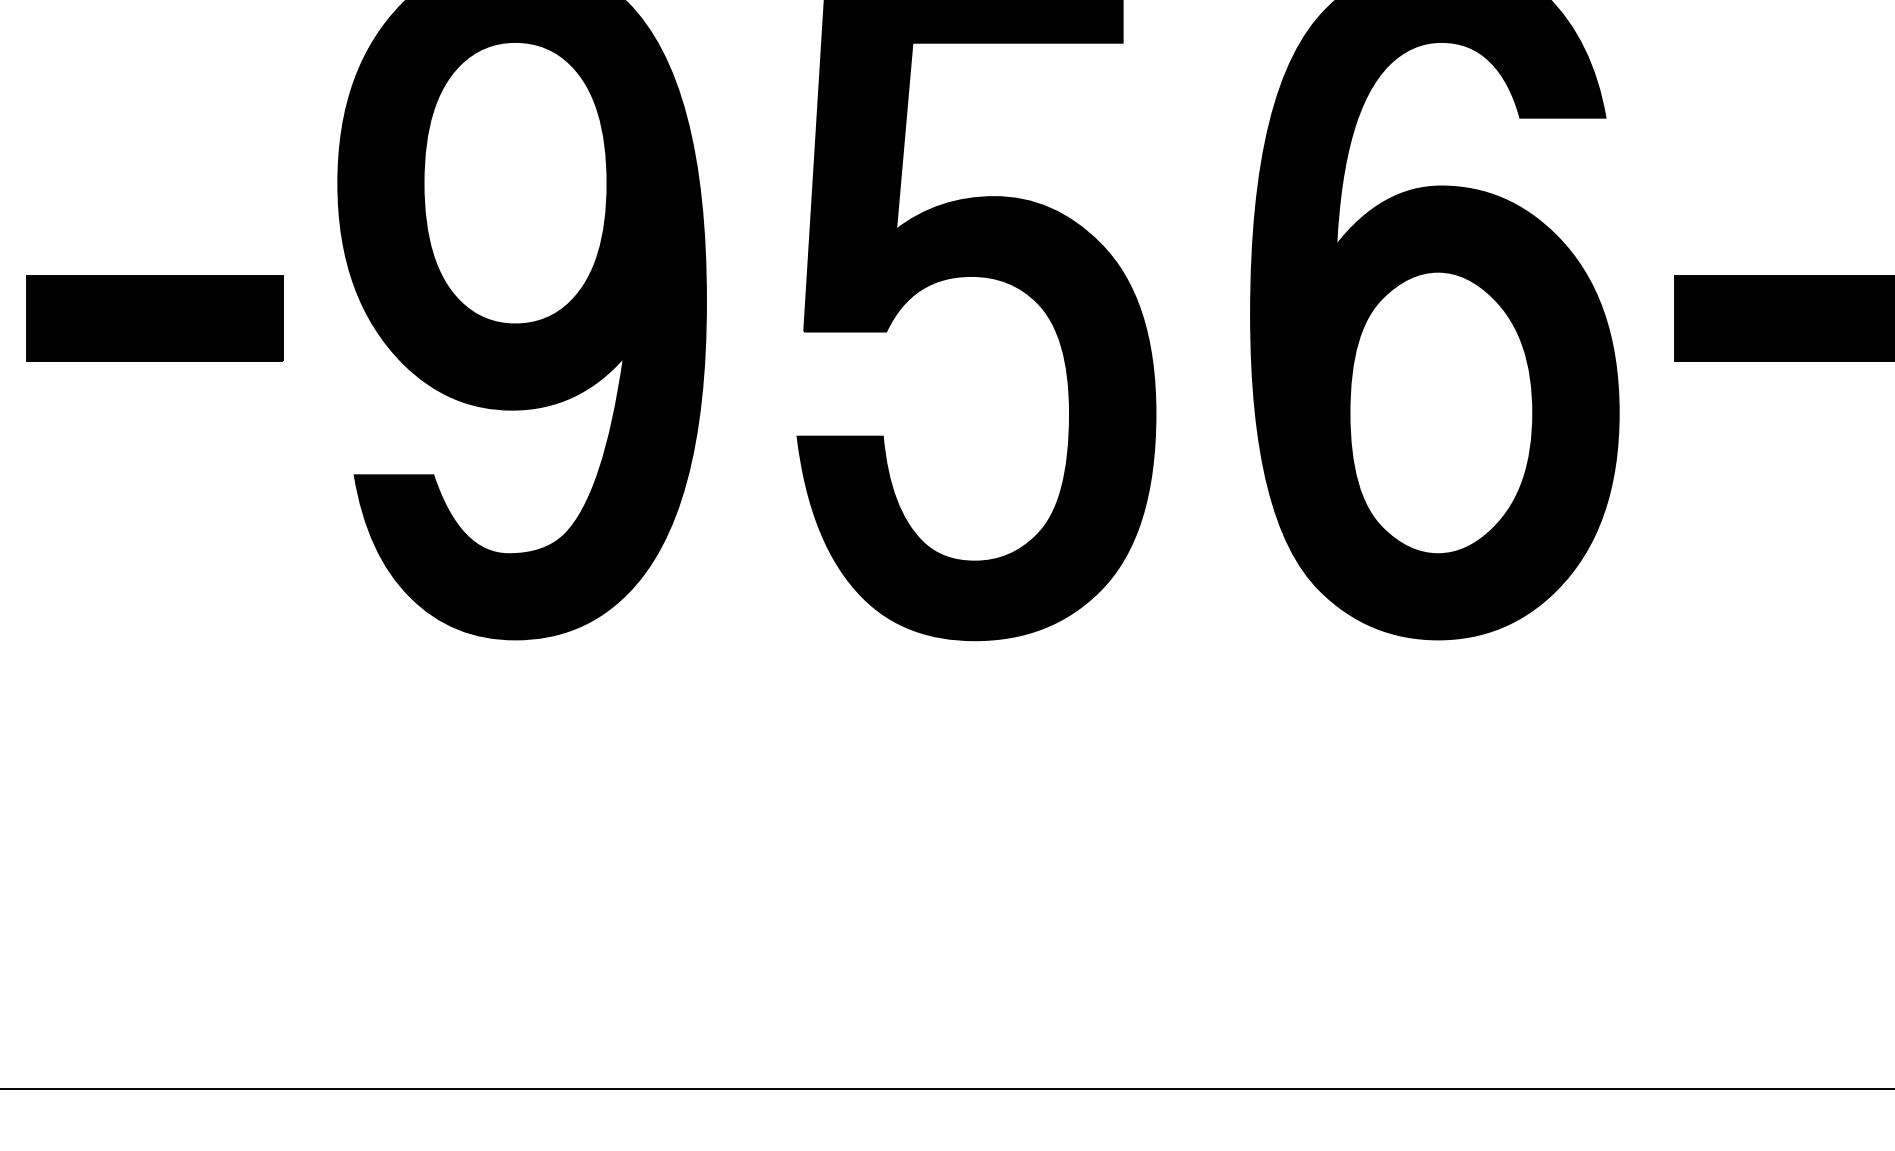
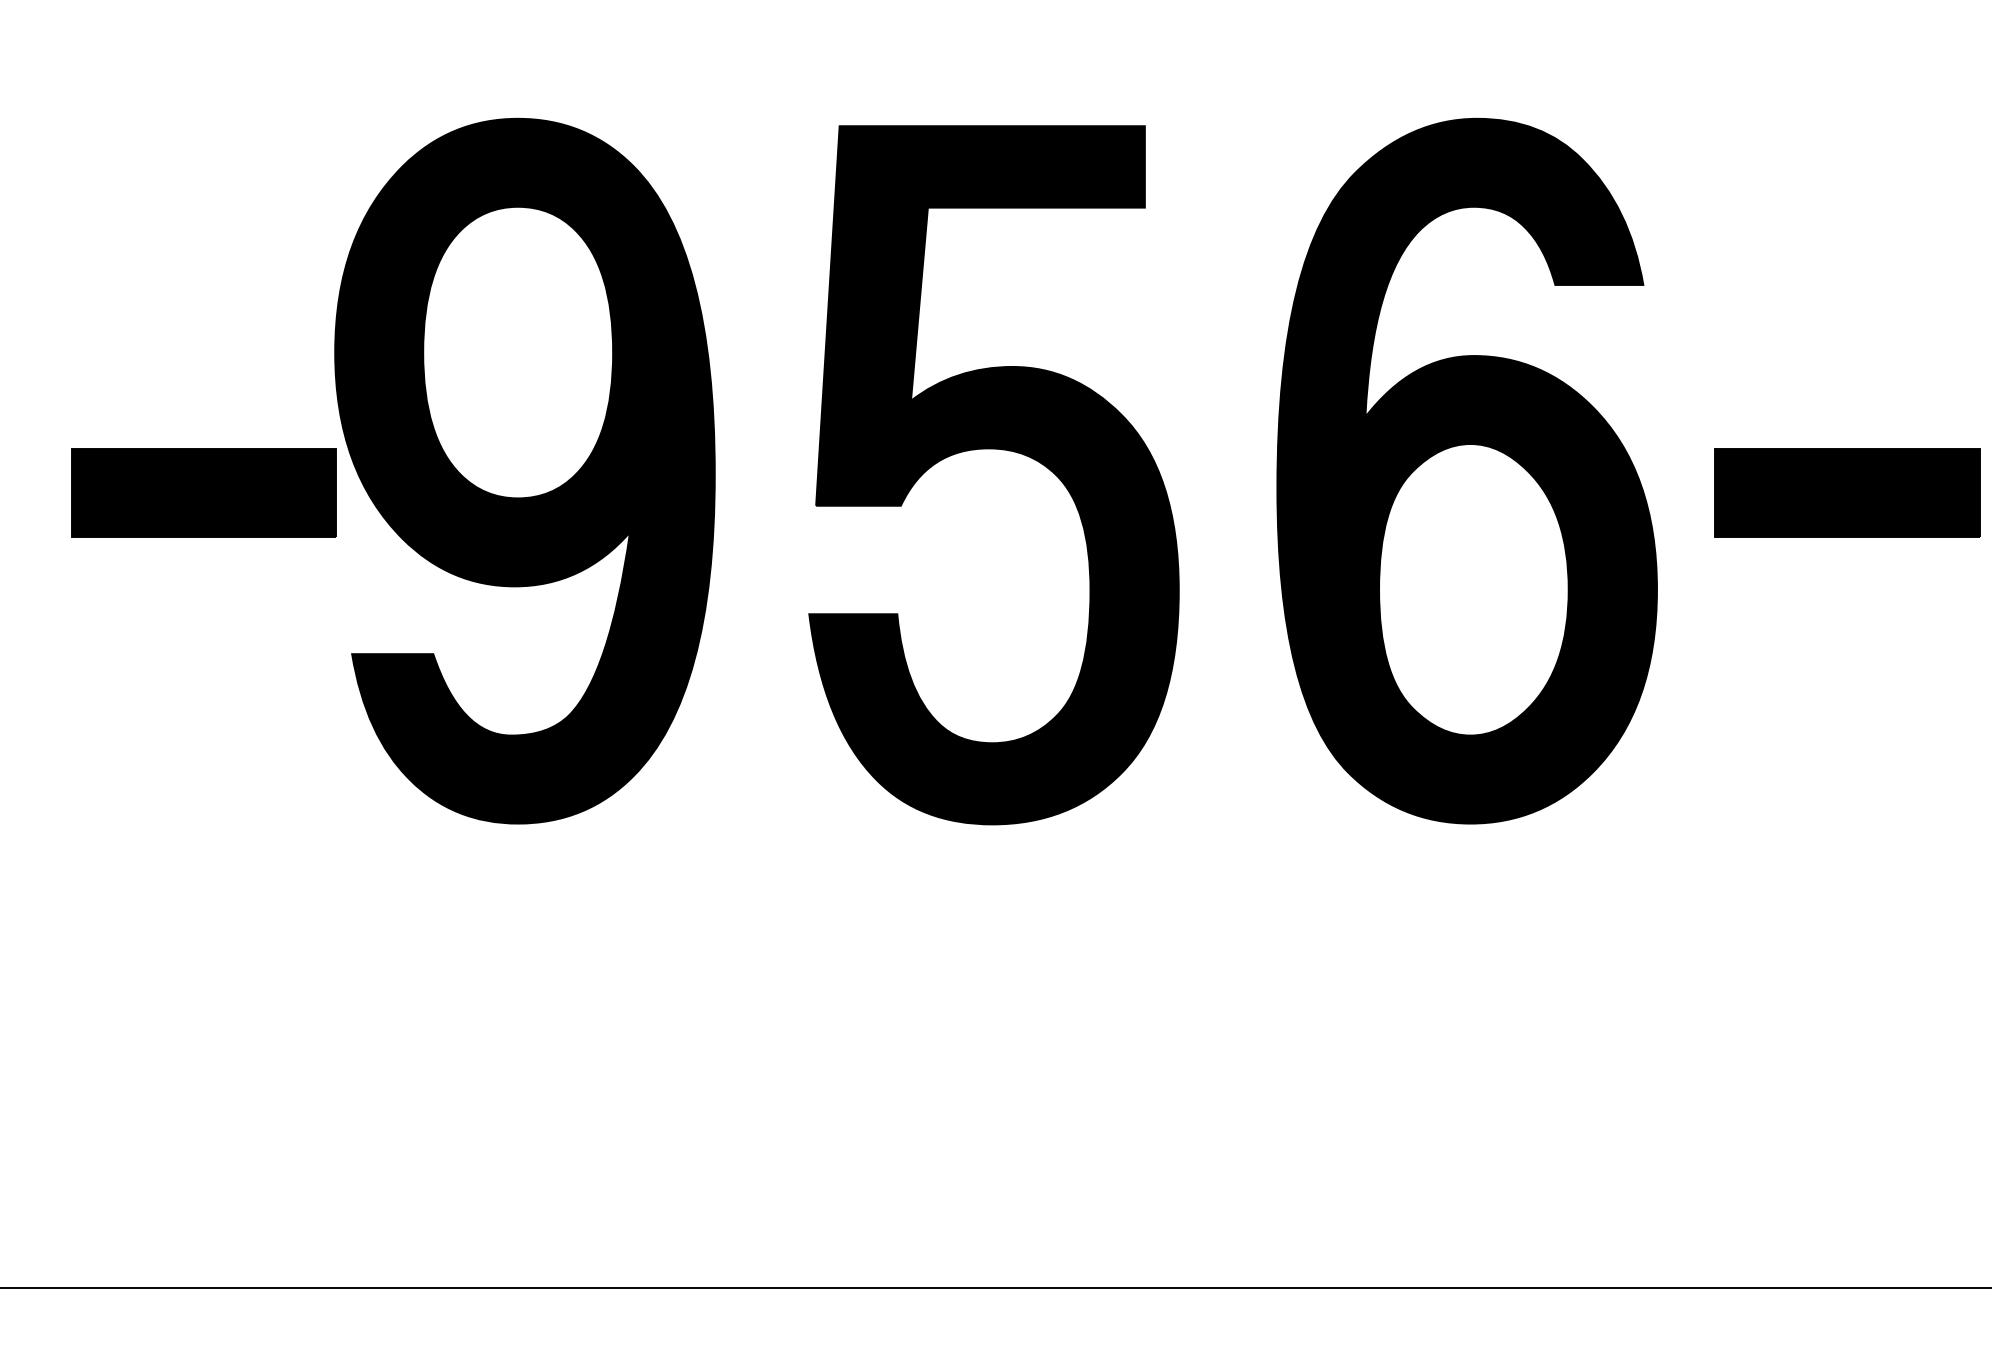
part: (154, 318) -> (203, 492), moved

